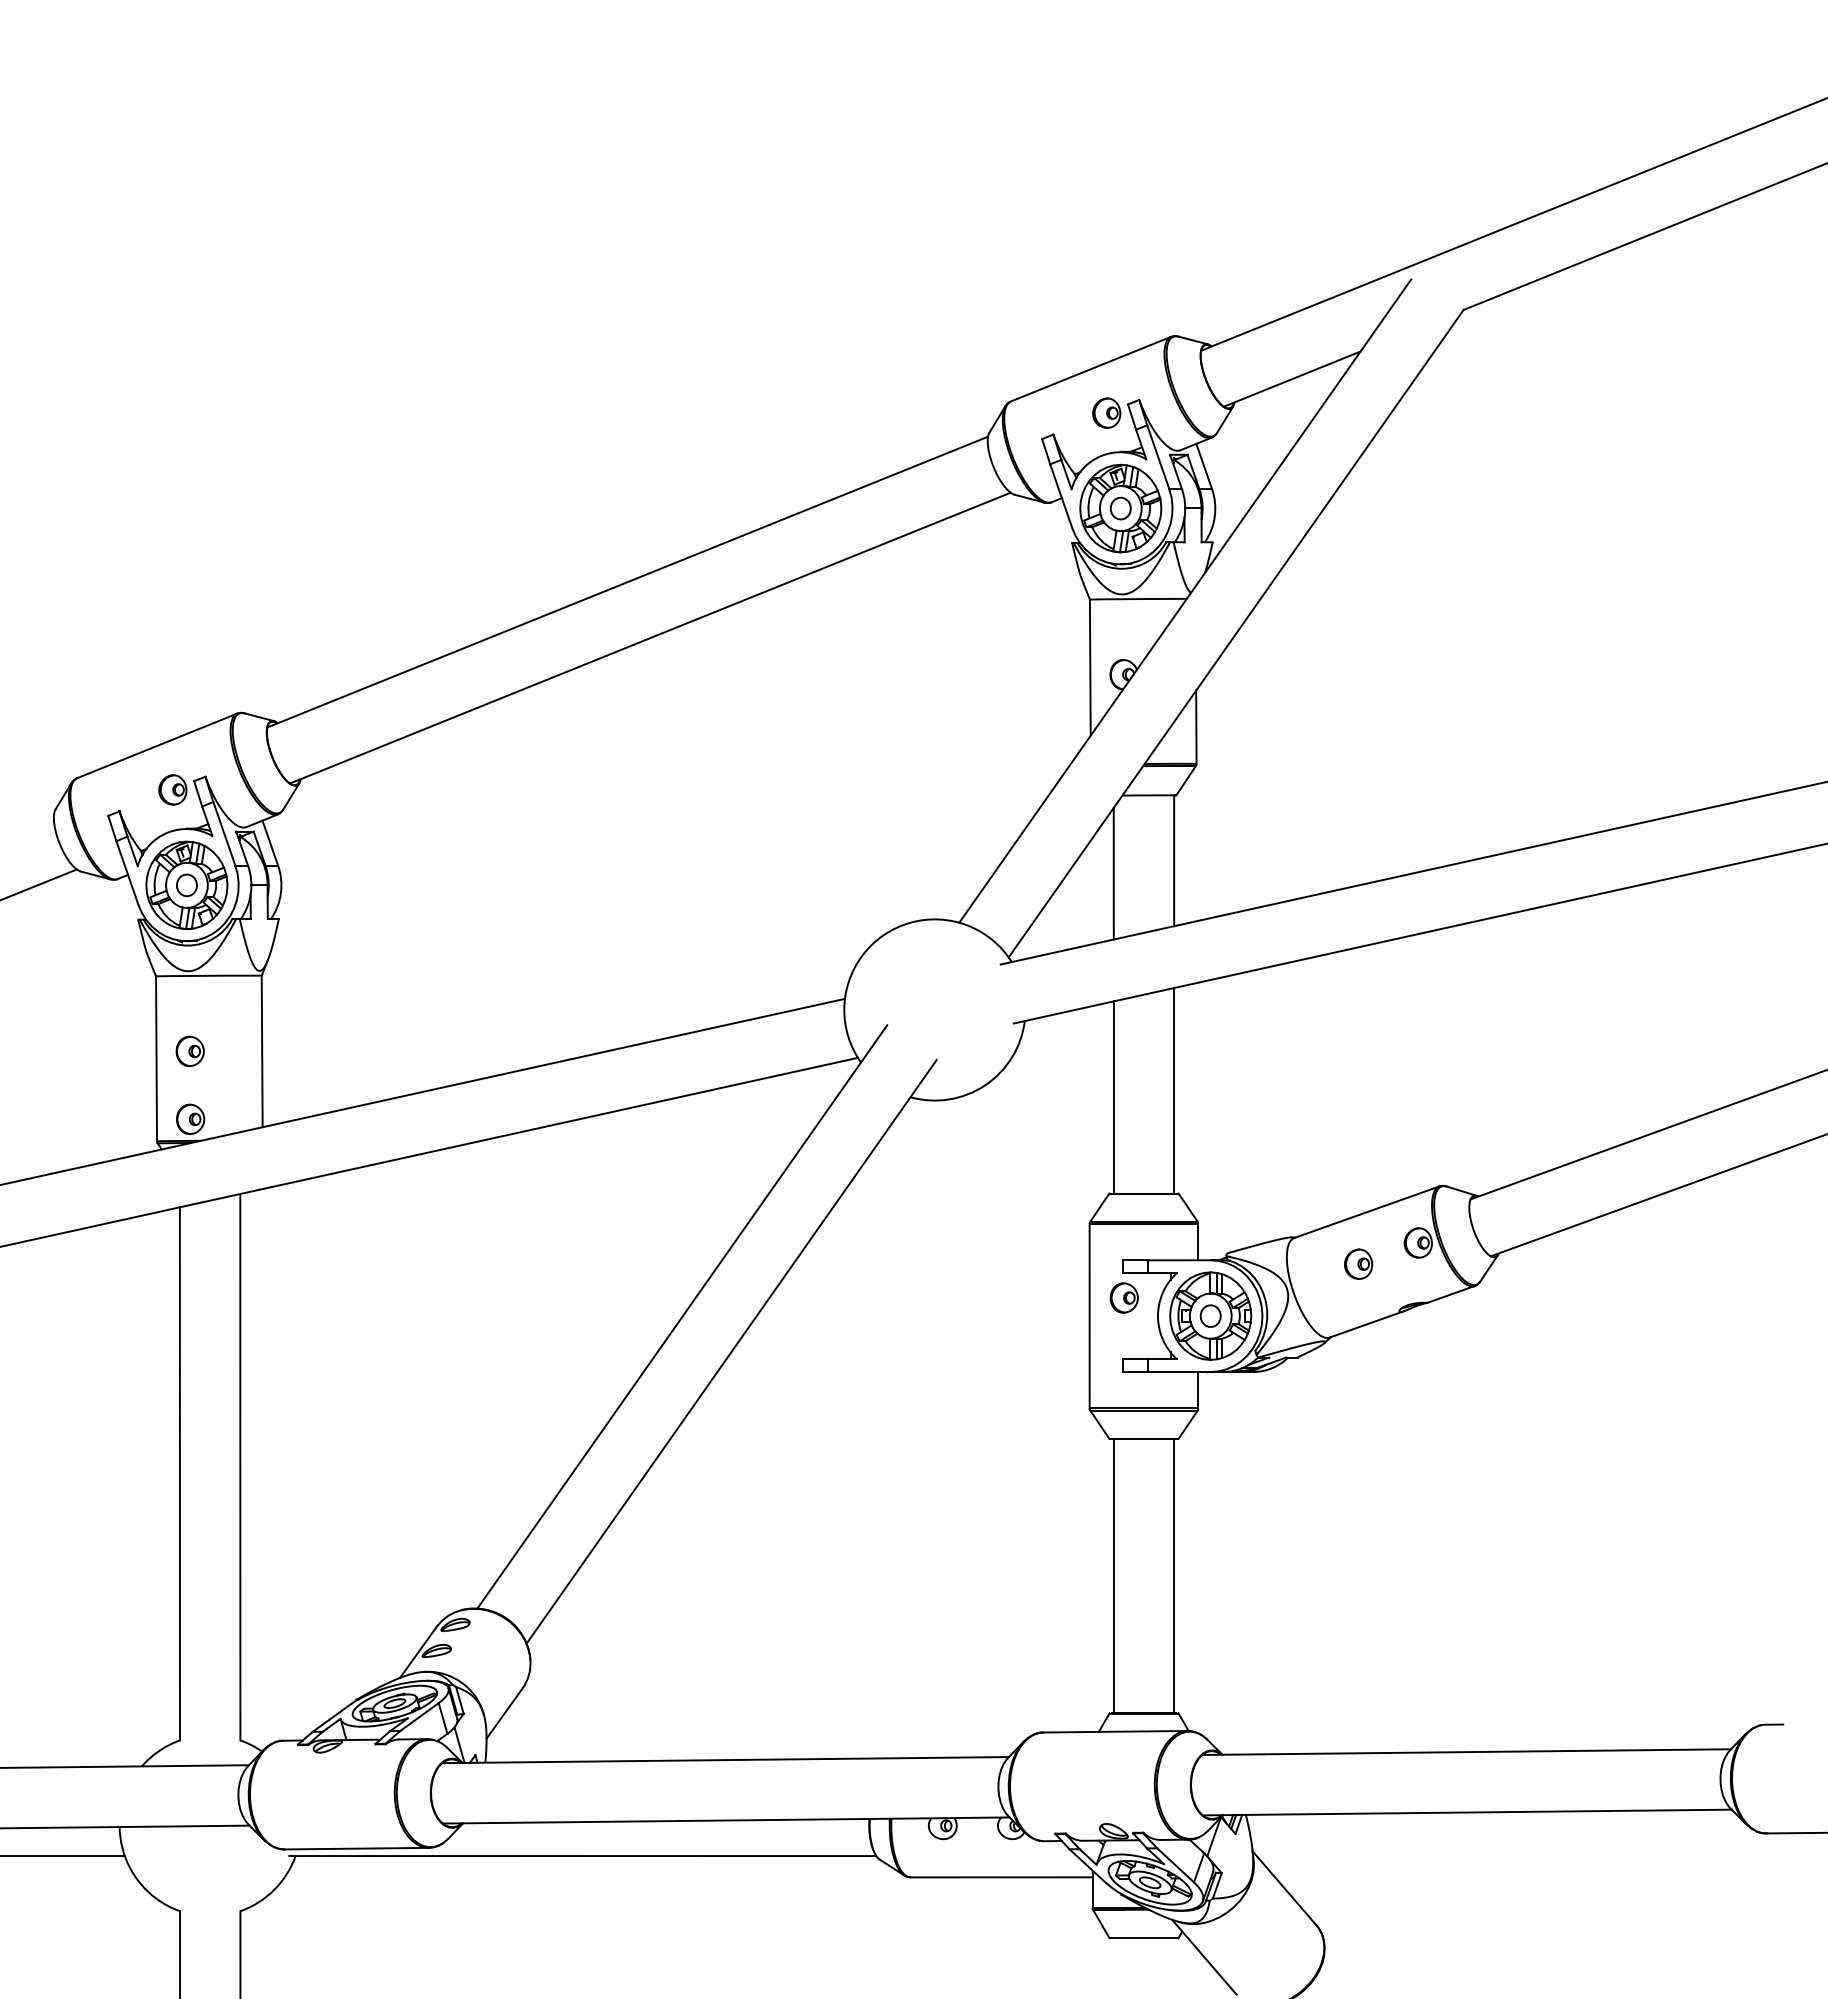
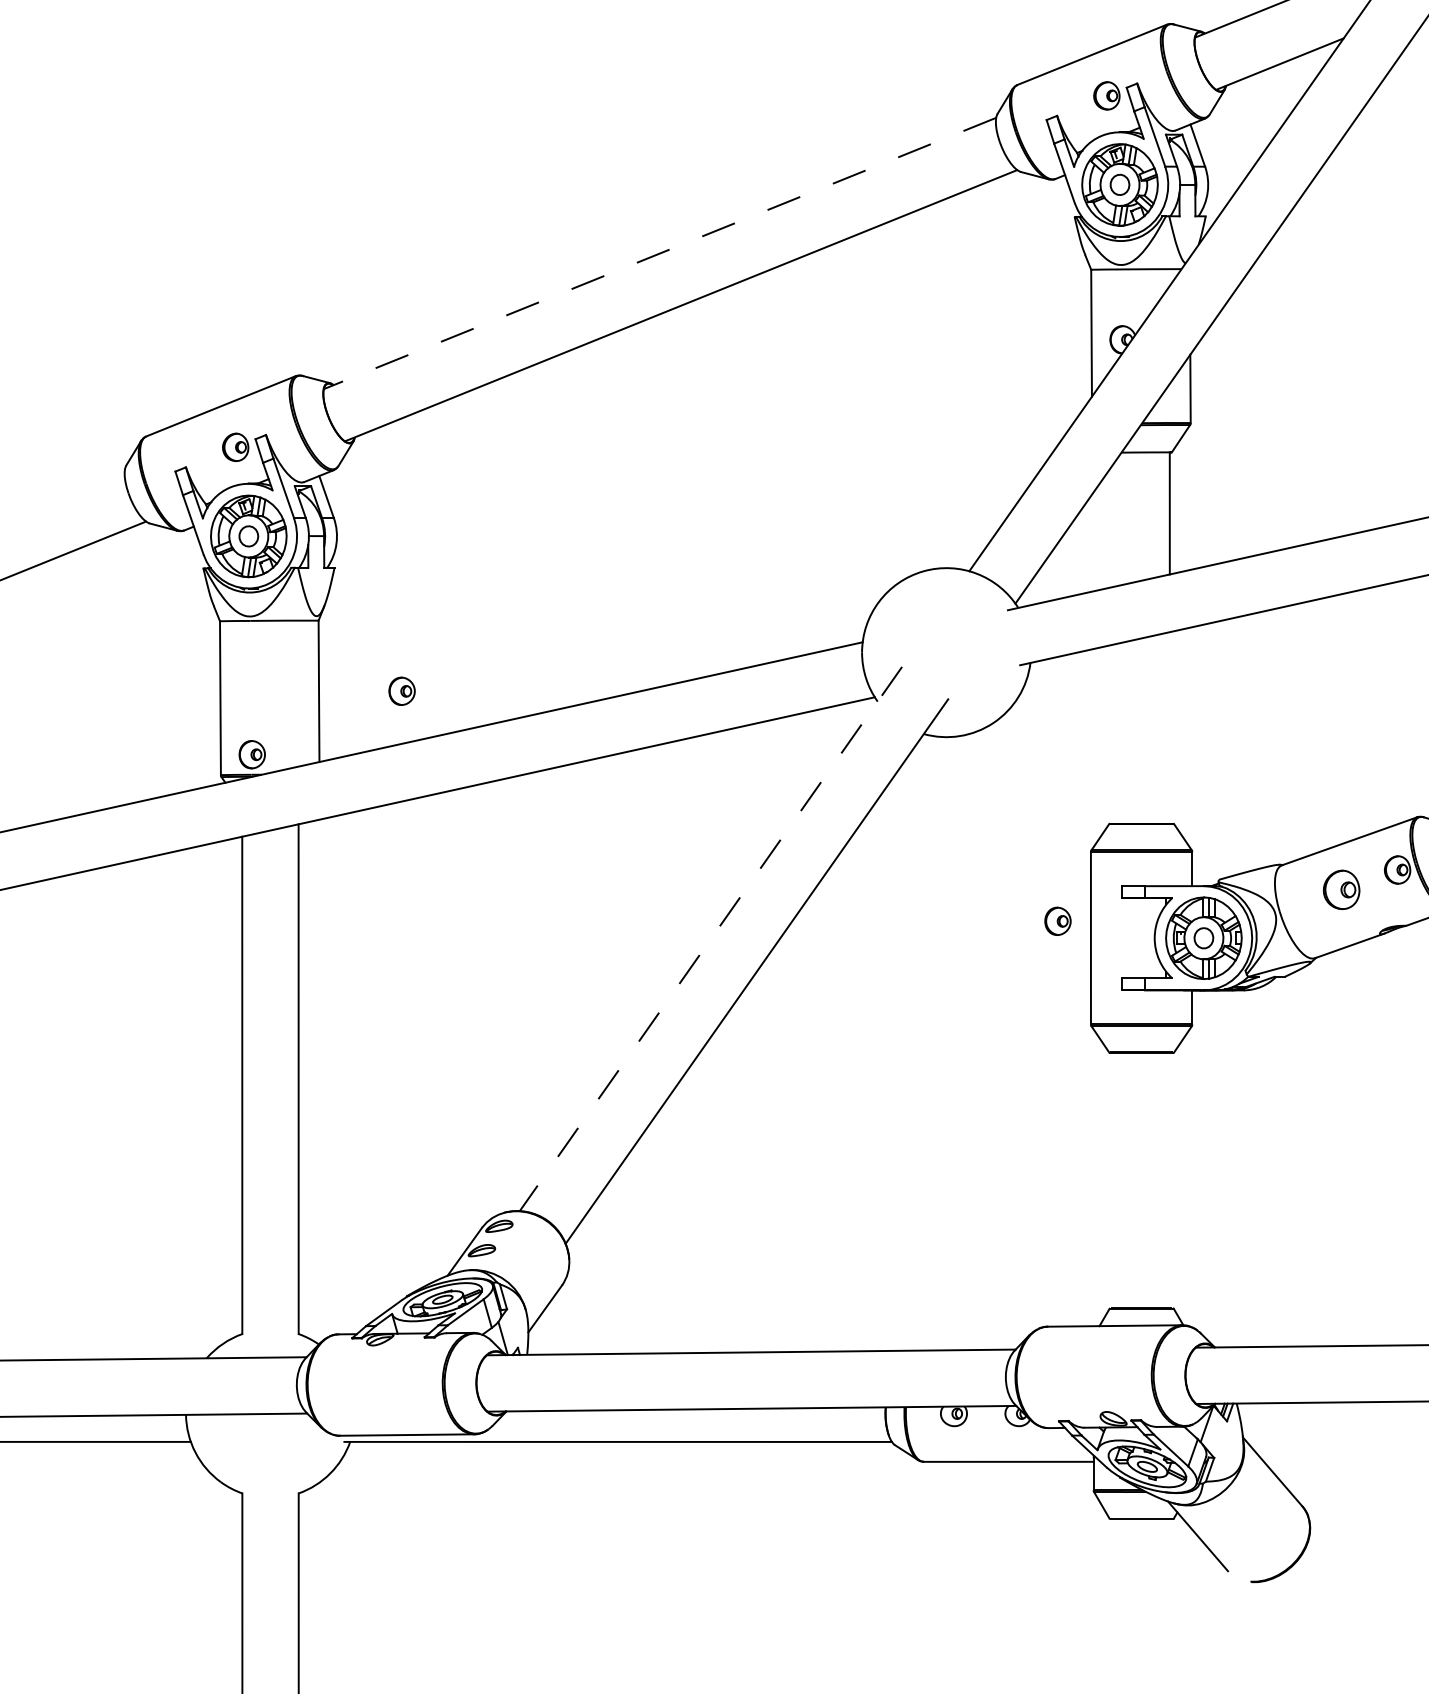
line: (627, 582) -> (659, 253), solid -> dashed
line: (1113, 873) -> (1113, 525), removed
part: (189, 1051) -> (401, 691), moved
line: (1174, 1090) -> (1170, 727), removed
line: (1113, 1097) -> (1113, 734), removed
part: (1358, 1263) -> (1341, 889), size x1.4
part: (1123, 1297) -> (1057, 920), moved
line: (682, 1317) -> (711, 939), solid -> dashed
line: (1113, 1575) -> (1113, 1180), removed
line: (1174, 1575) -> (1170, 1180), removed

